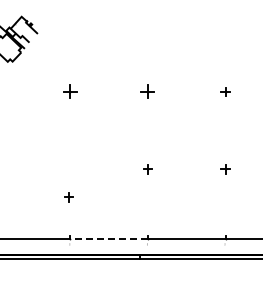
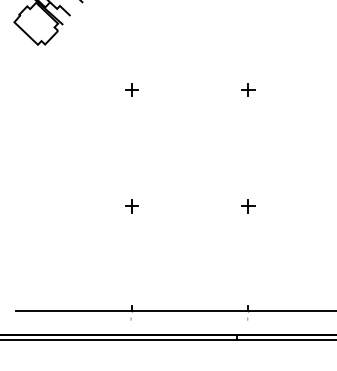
part: (69, 91) -> (130, 89), size x0.62
part: (147, 91) -> (247, 89), size x0.62
part: (68, 197) -> (130, 206), moved
line: (108, 239) -> (189, 311), dashed -> solid

